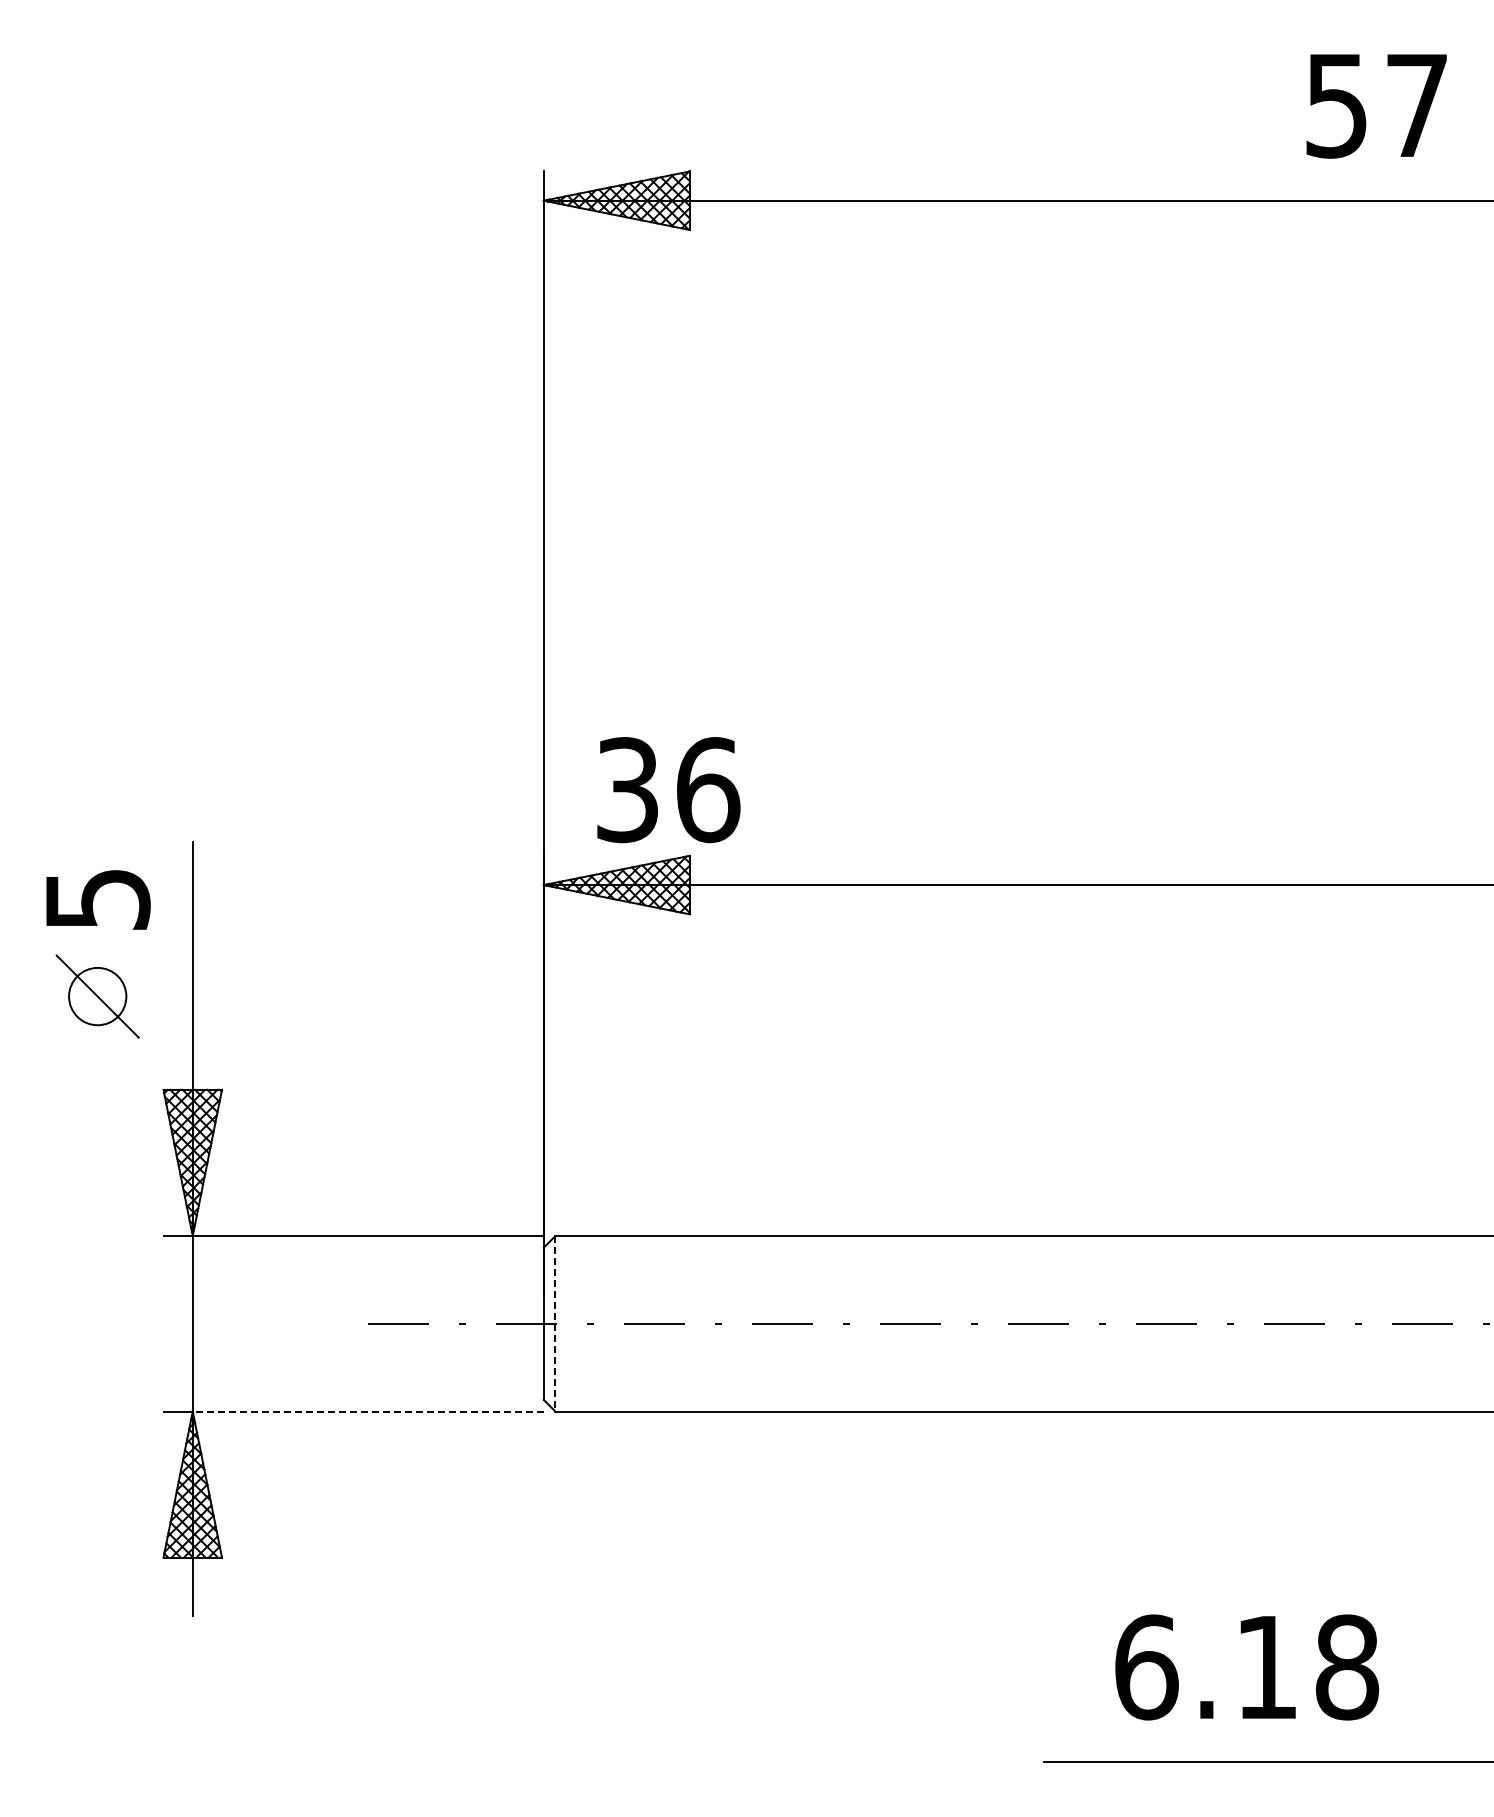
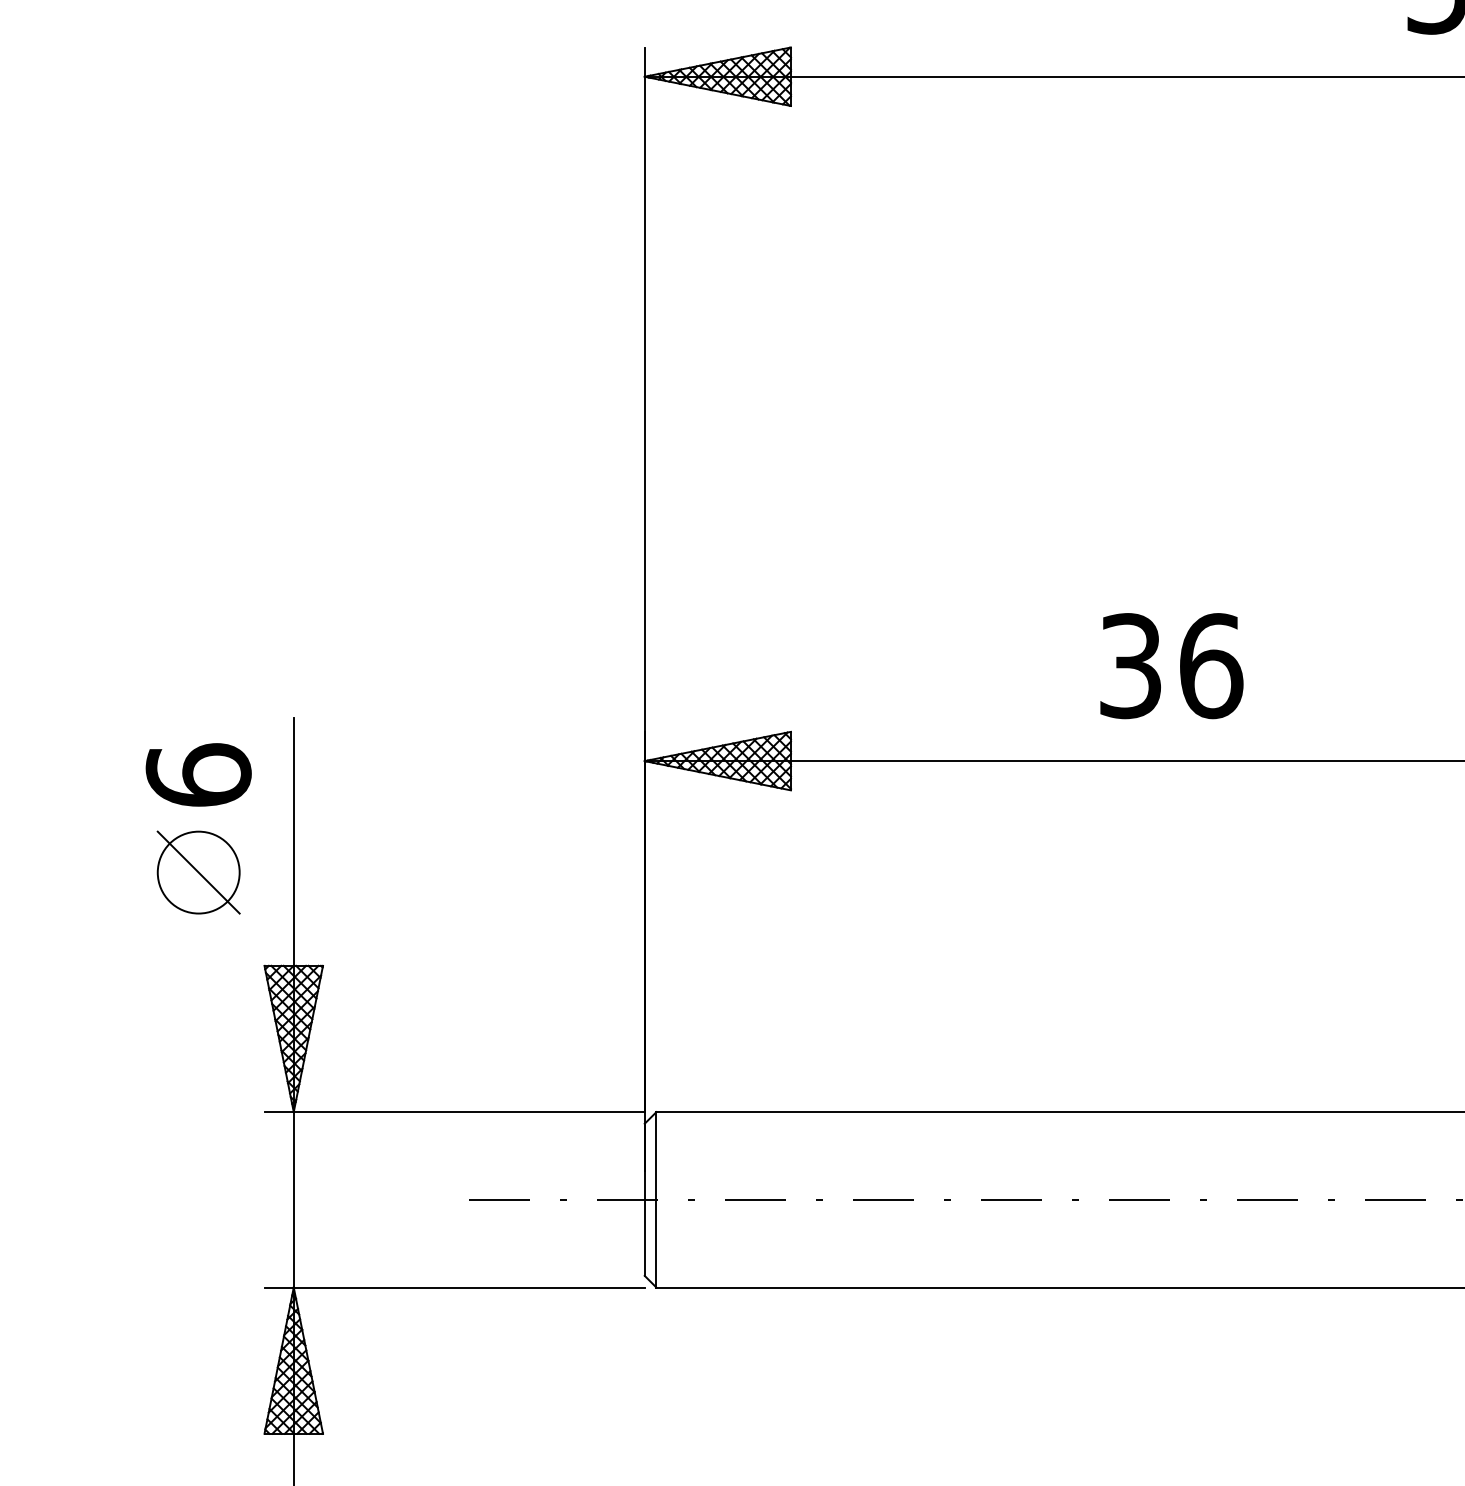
text: (668, 790) -> (1171, 666), moved
text: (97, 898) -> (198, 774), 5 -> 6
circle: (97, 996) -> (198, 872), size x1.43
line: (555, 1323) -> (656, 1199), dashed -> solid
line: (367, 1411) -> (468, 1287), dashed -> solid

